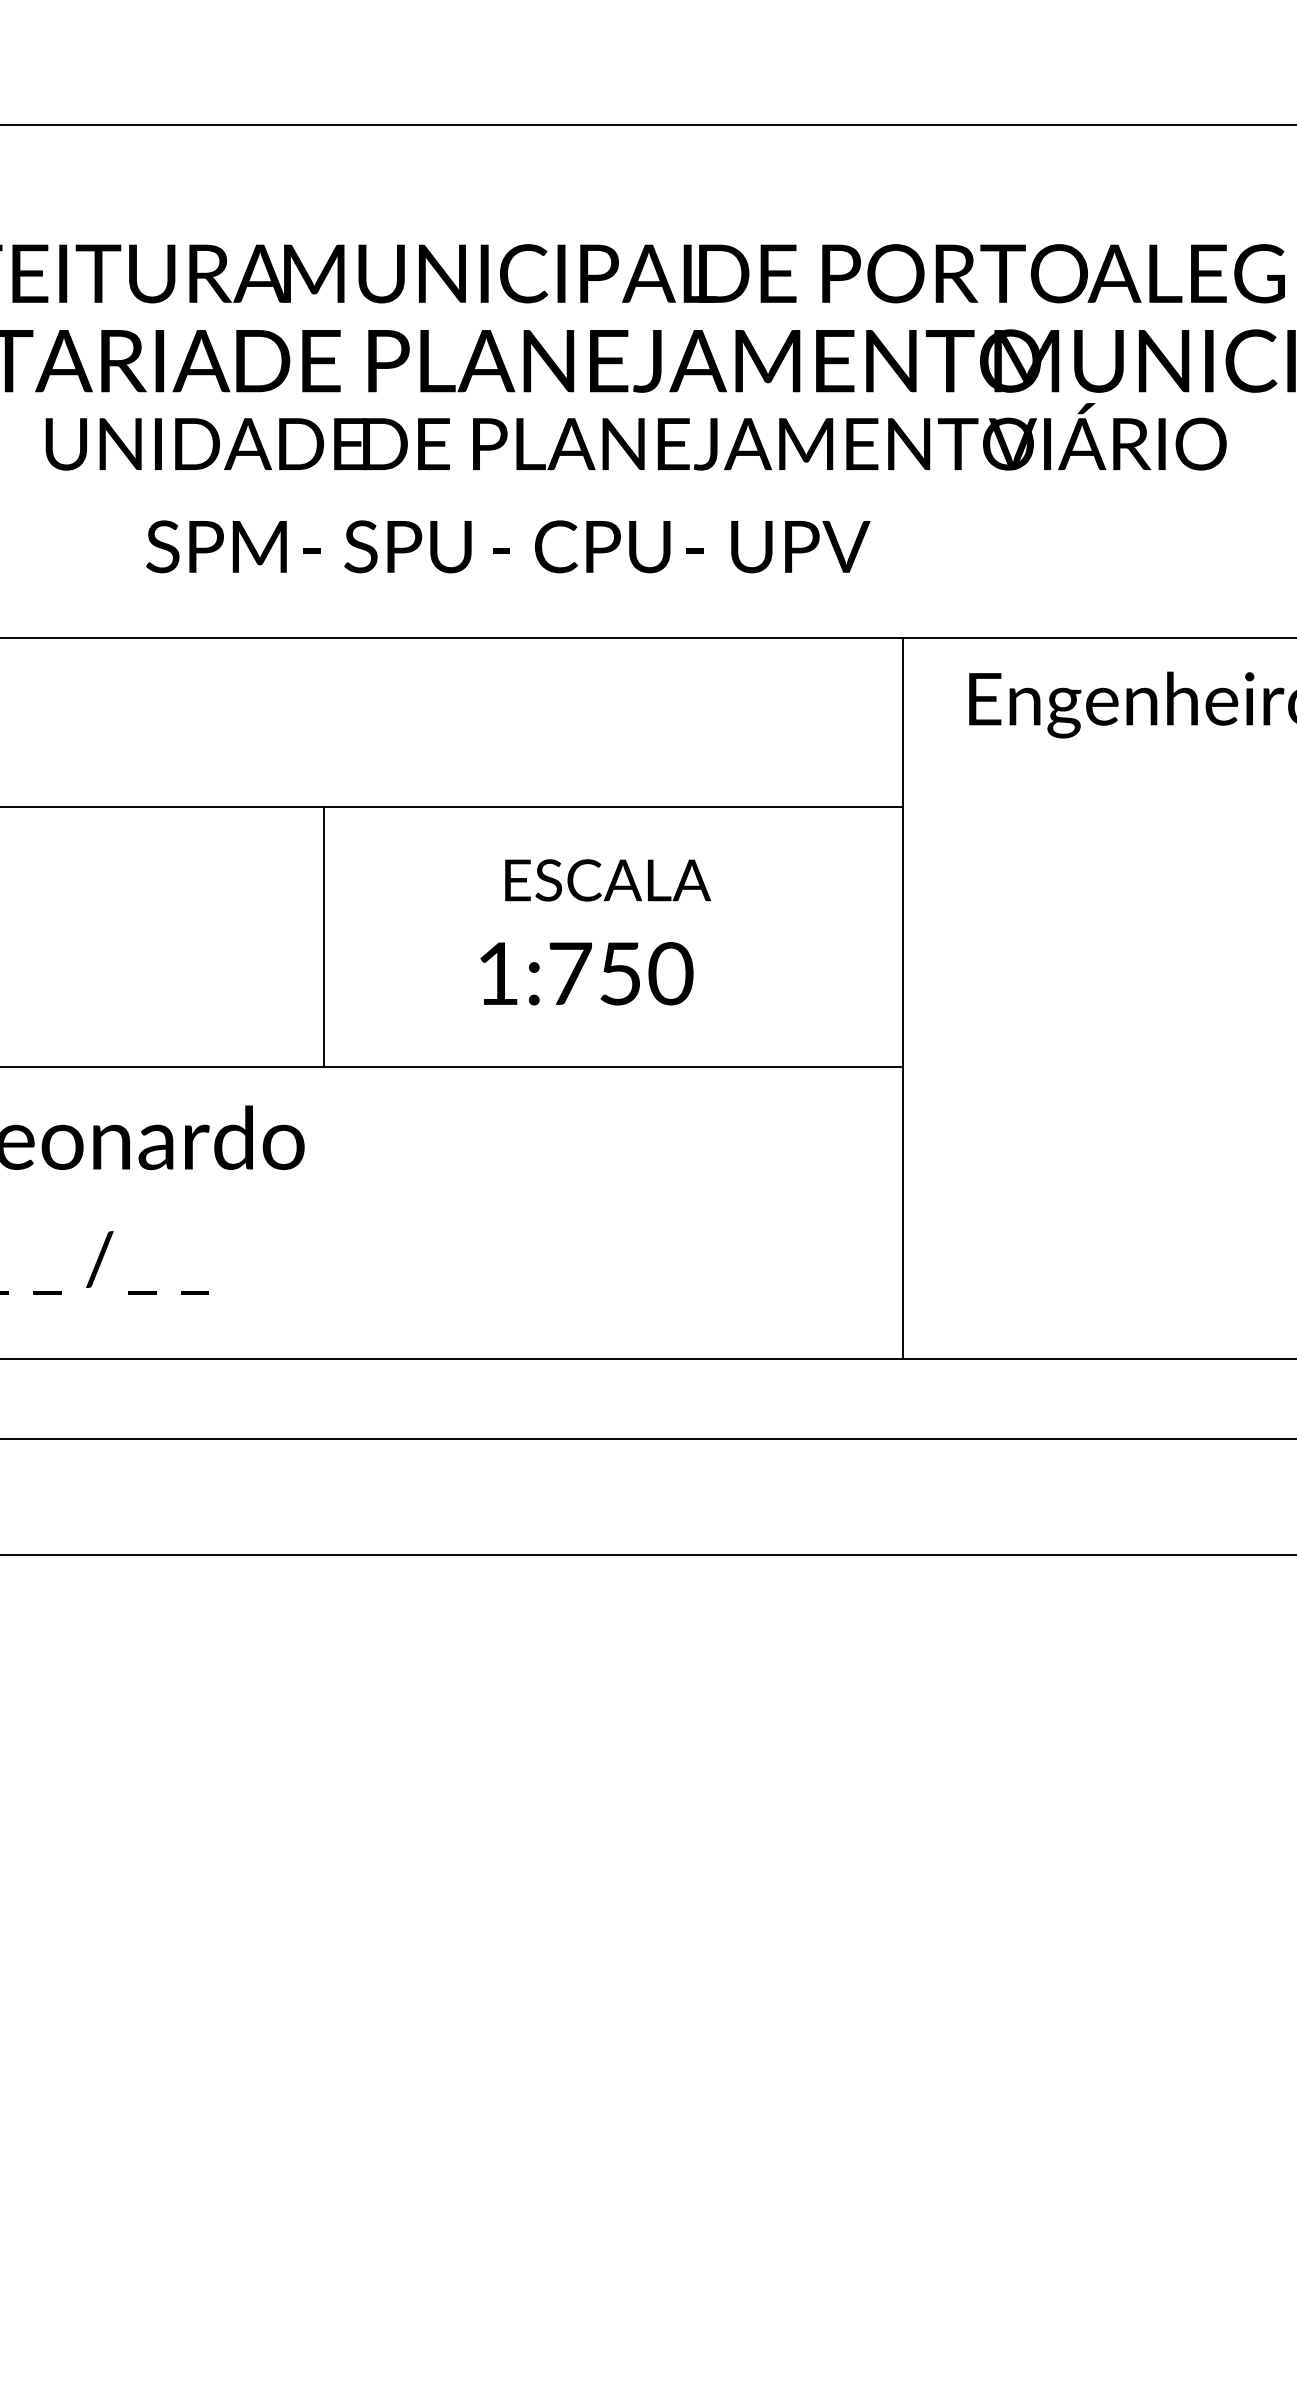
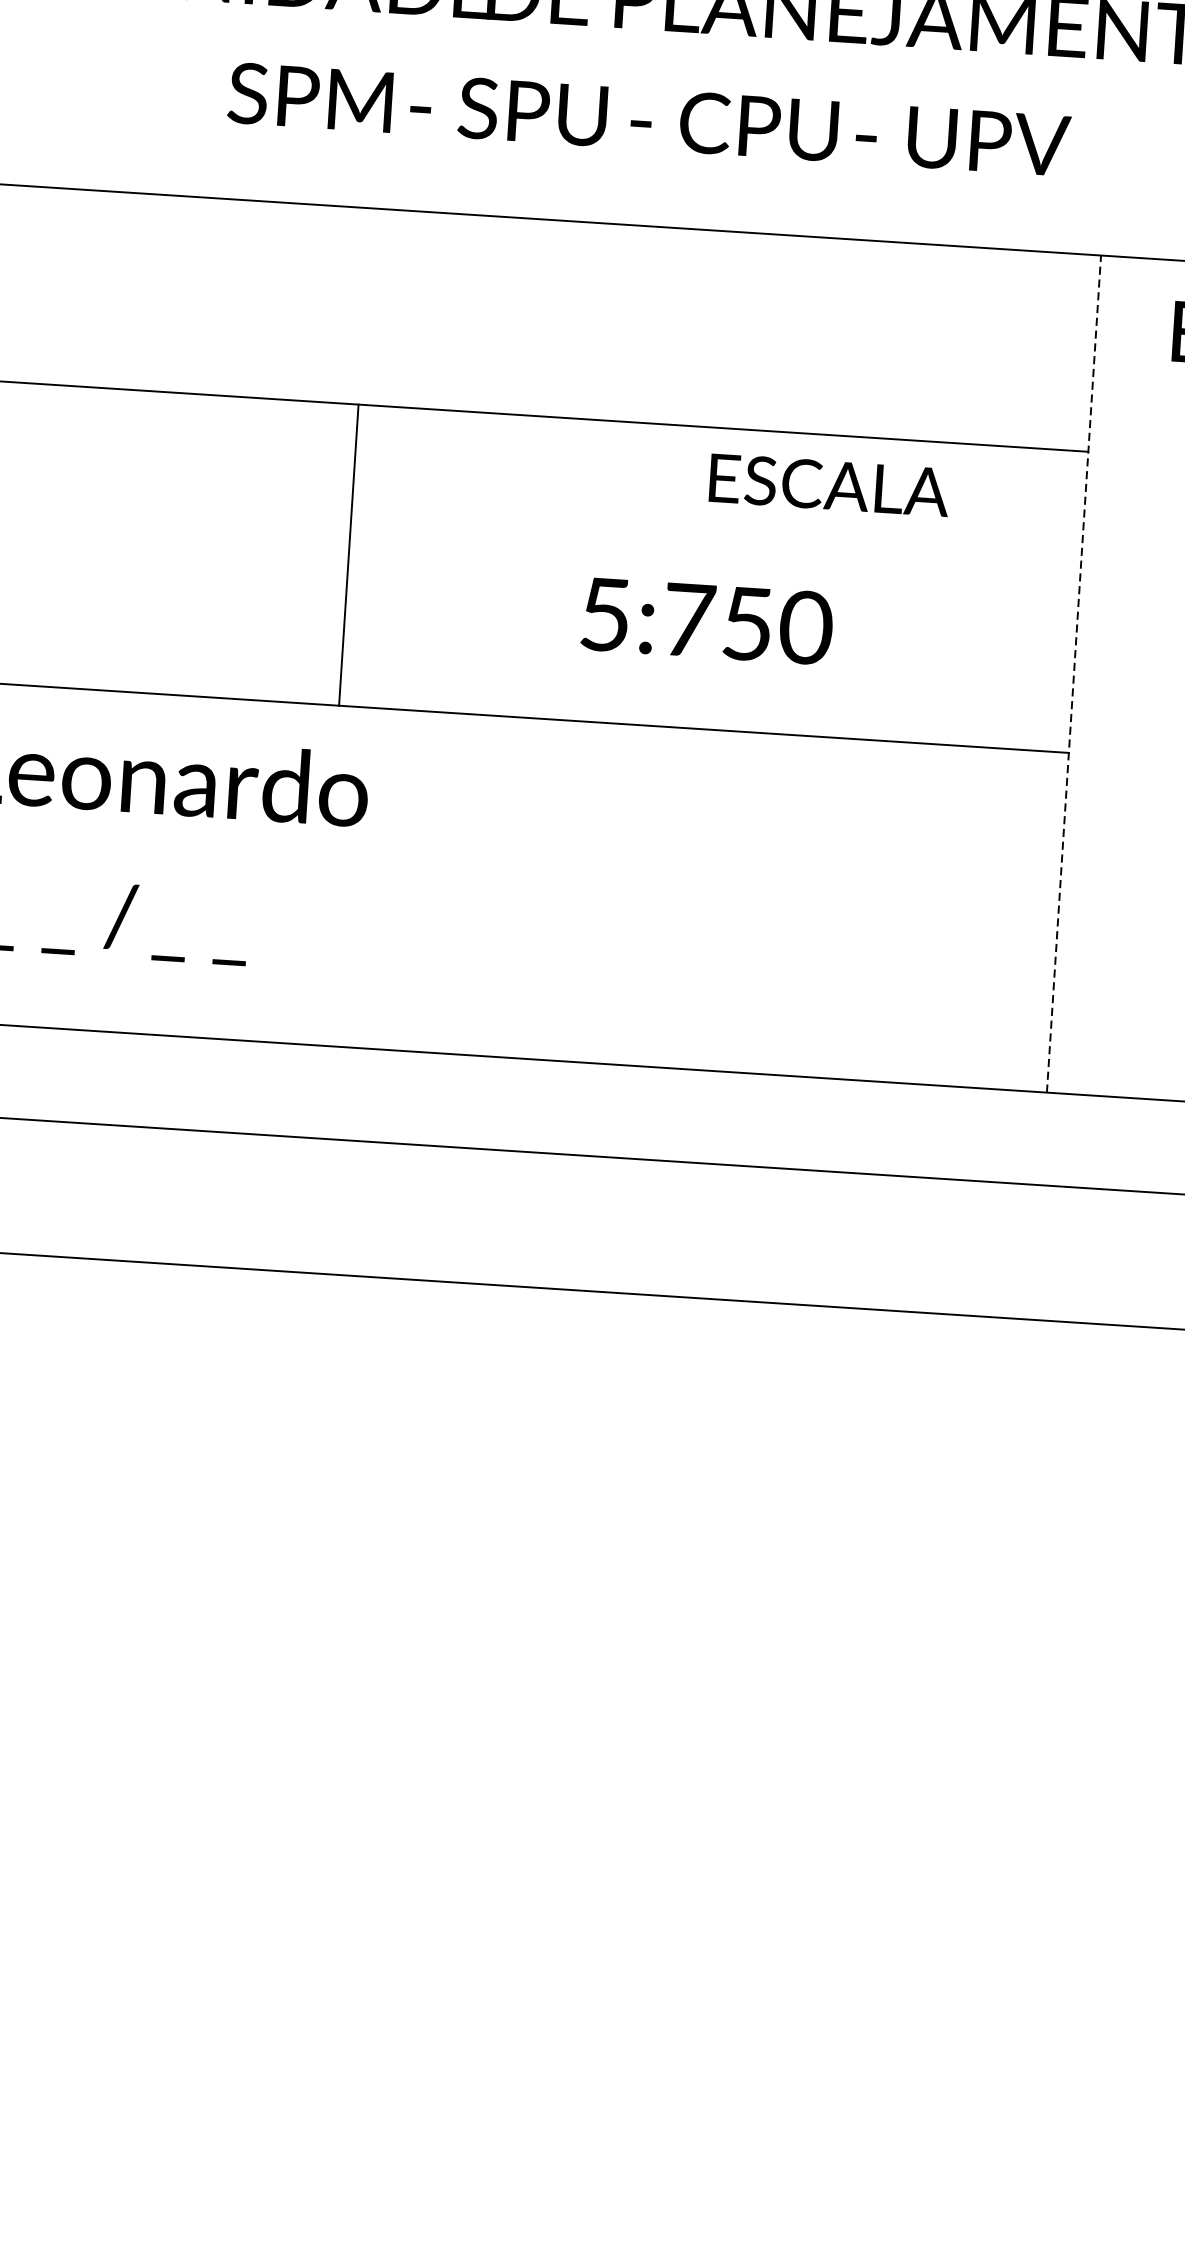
text: (607, 880) -> (828, 485), moved
line: (323, 936) -> (348, 554), moved
text: (497, 973) -> (604, 614), 1:750 -> 5:750
line: (903, 998) -> (1074, 673), solid -> dashed

